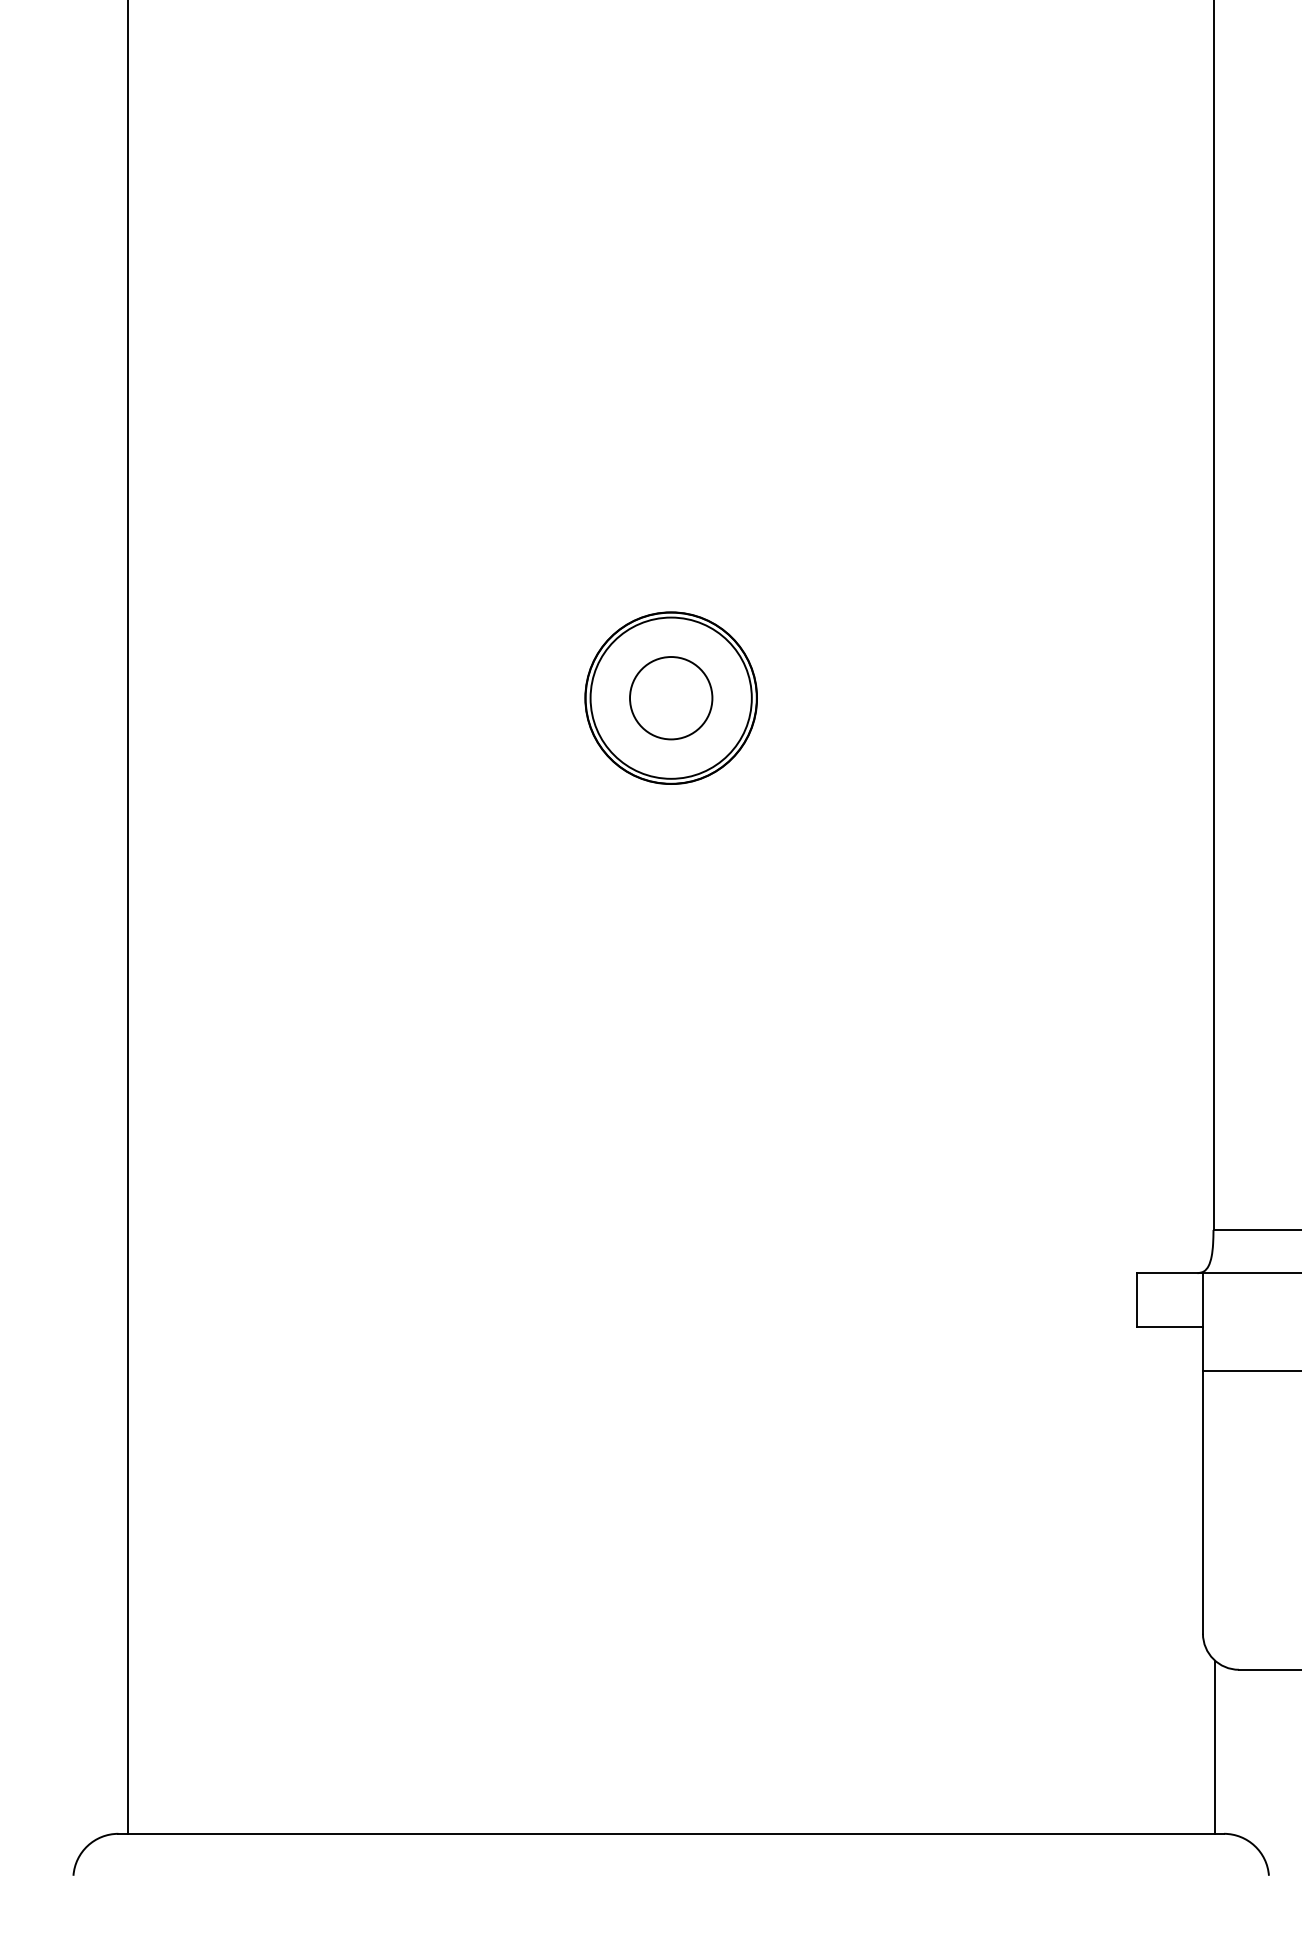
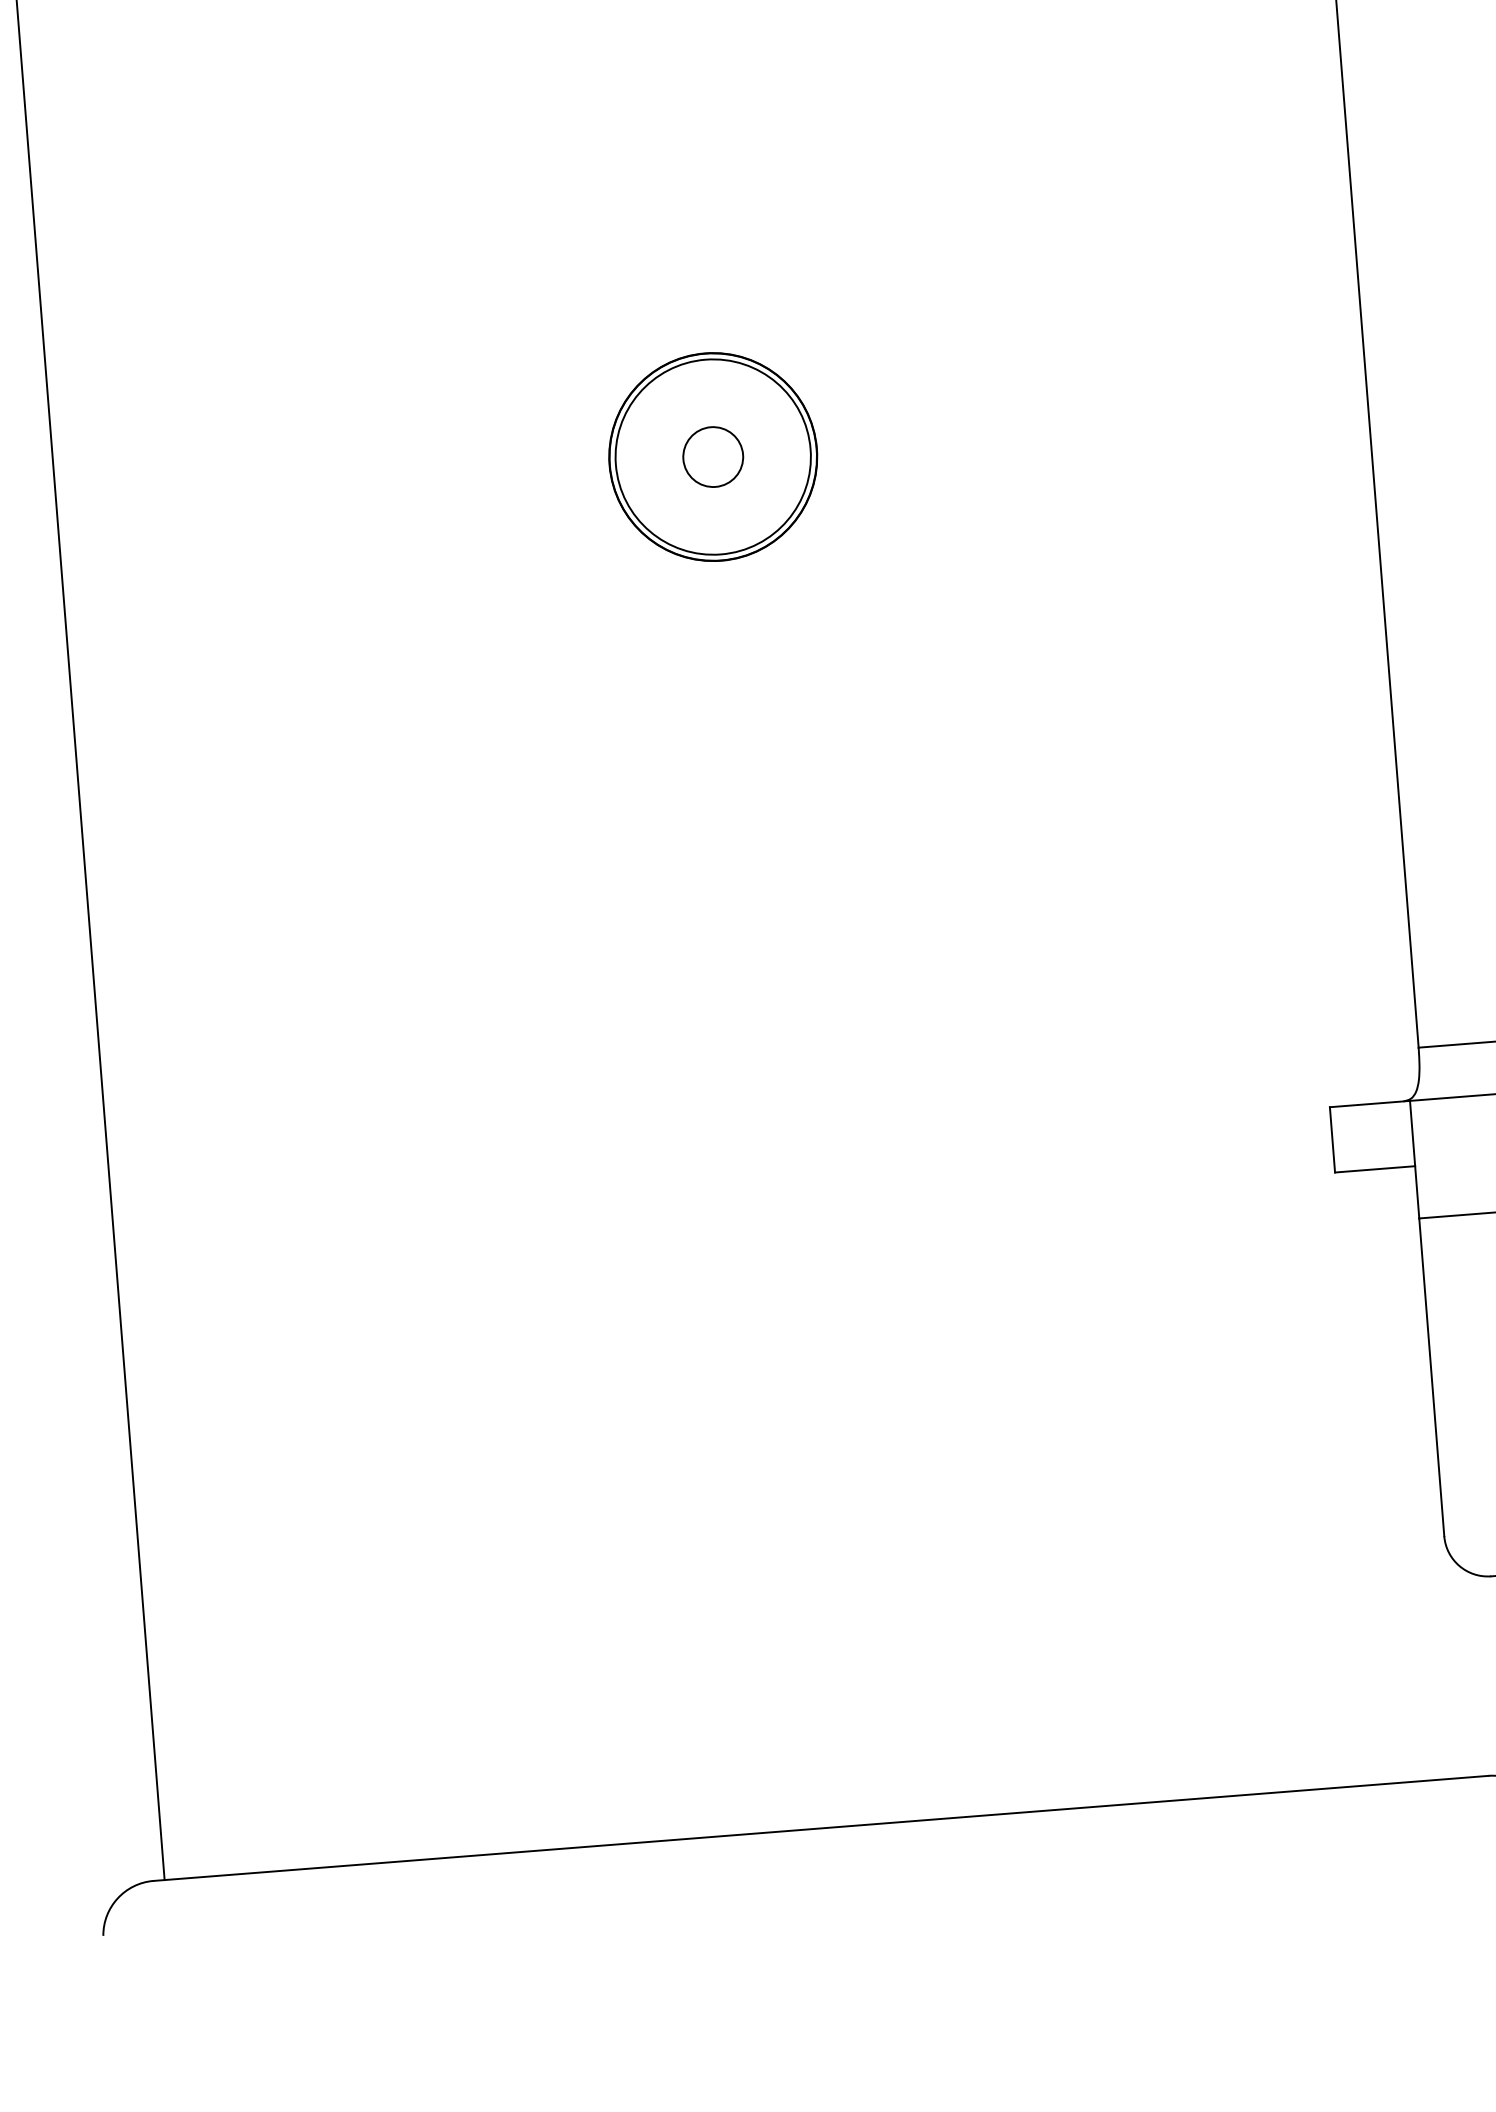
circle: (671, 698) -> (713, 457), size x0.6
line: (1214, 1746) -> (1468, 1671), removed

